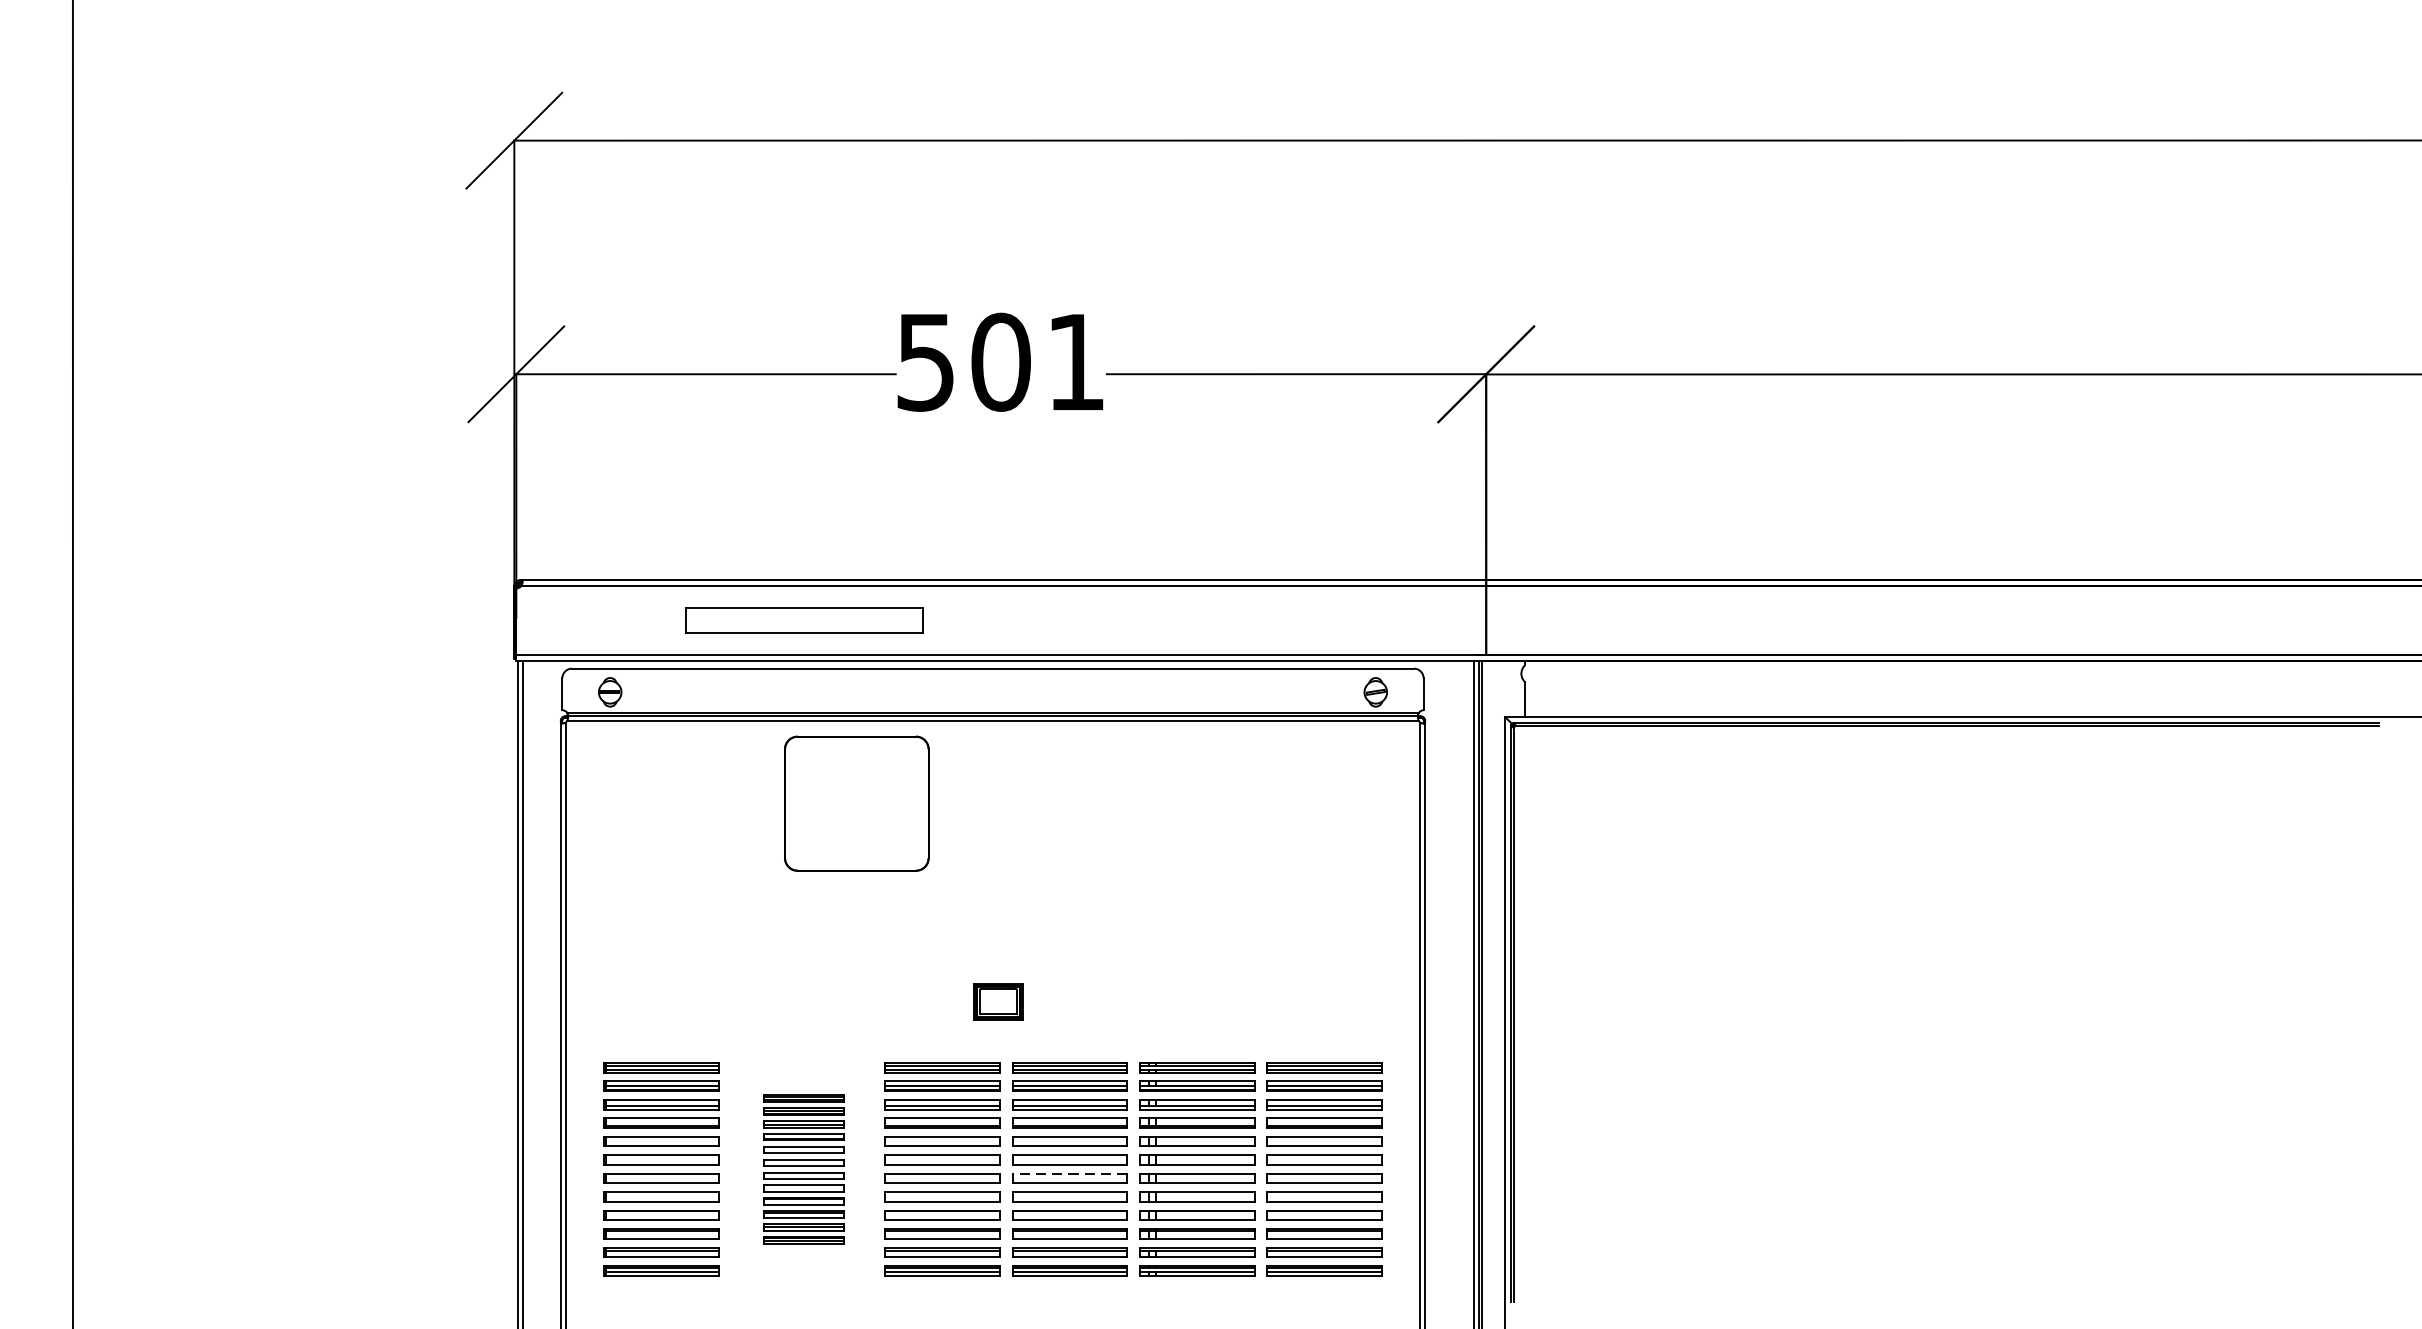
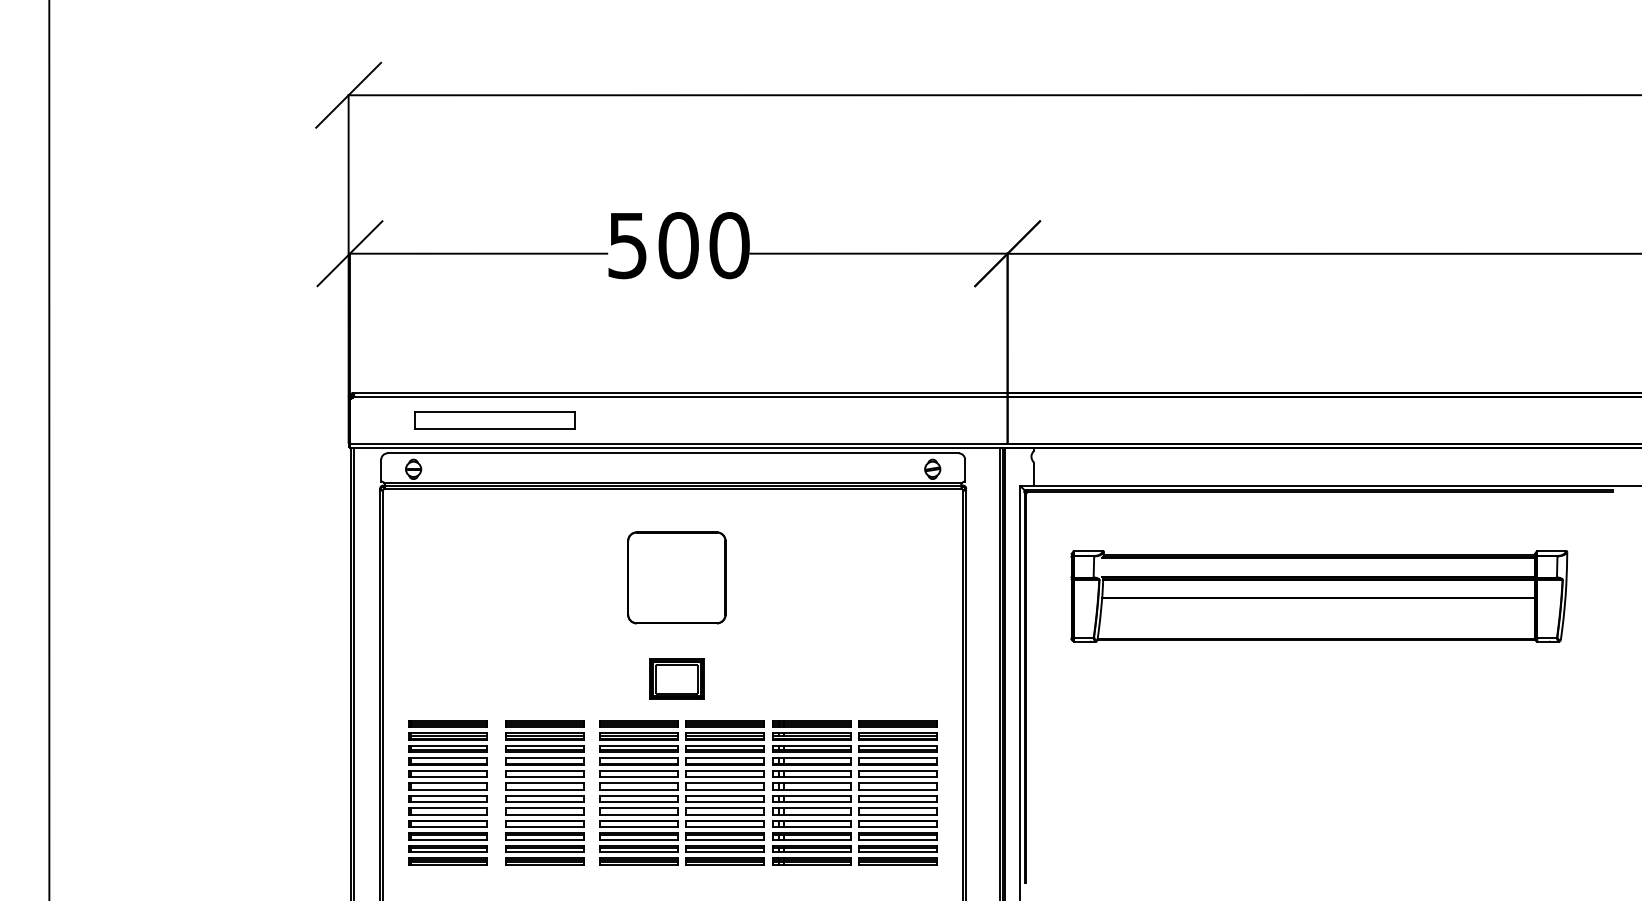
text: (1076, 362) -> (729, 245), 501 -> 500
part: (803, 620) -> (494, 420), moved
part: (856, 803) -> (676, 577), moved
part: (1946, 879) -> (1319, 596), added
part: (997, 1000) -> (676, 678), size x1.67
part: (803, 1168) -> (544, 792), size x1.43
line: (1070, 1173) -> (725, 795), dashed -> solid

